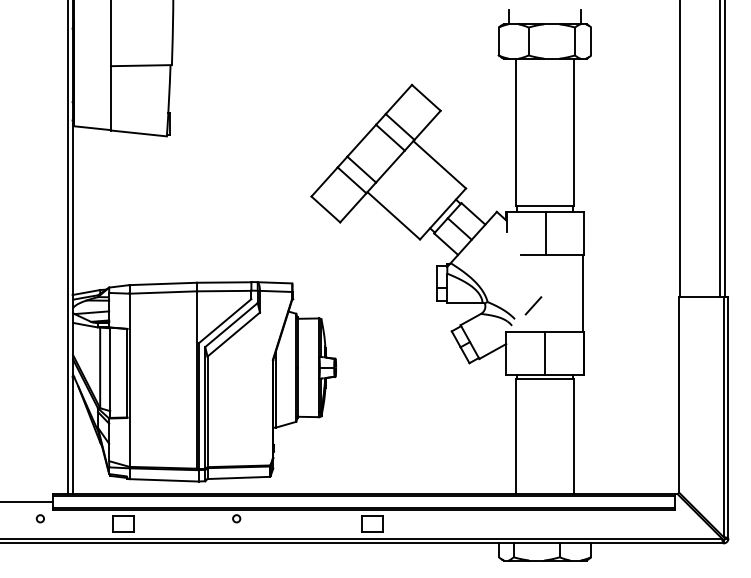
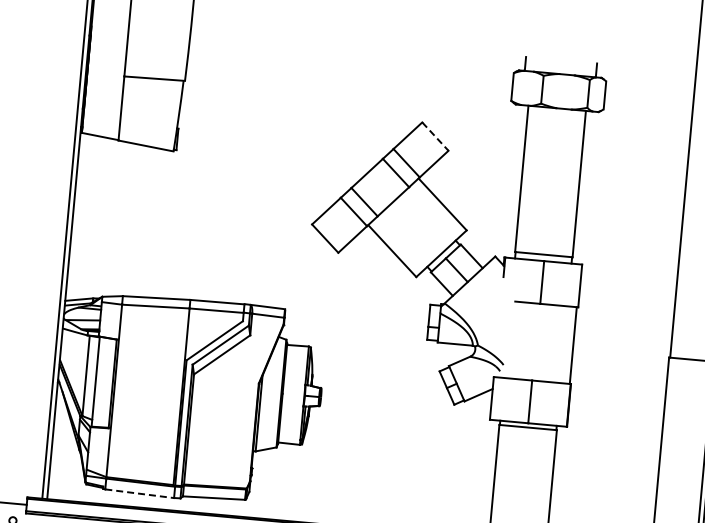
line: (426, 98) -> (435, 137), solid -> dashed
line: (533, 305) -> (523, 353), removed
line: (164, 480) -> (139, 493), solid -> dashed

